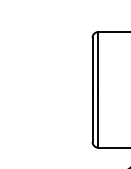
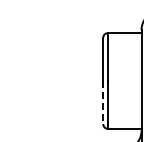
line: (92, 115) -> (103, 102), solid -> dashed

